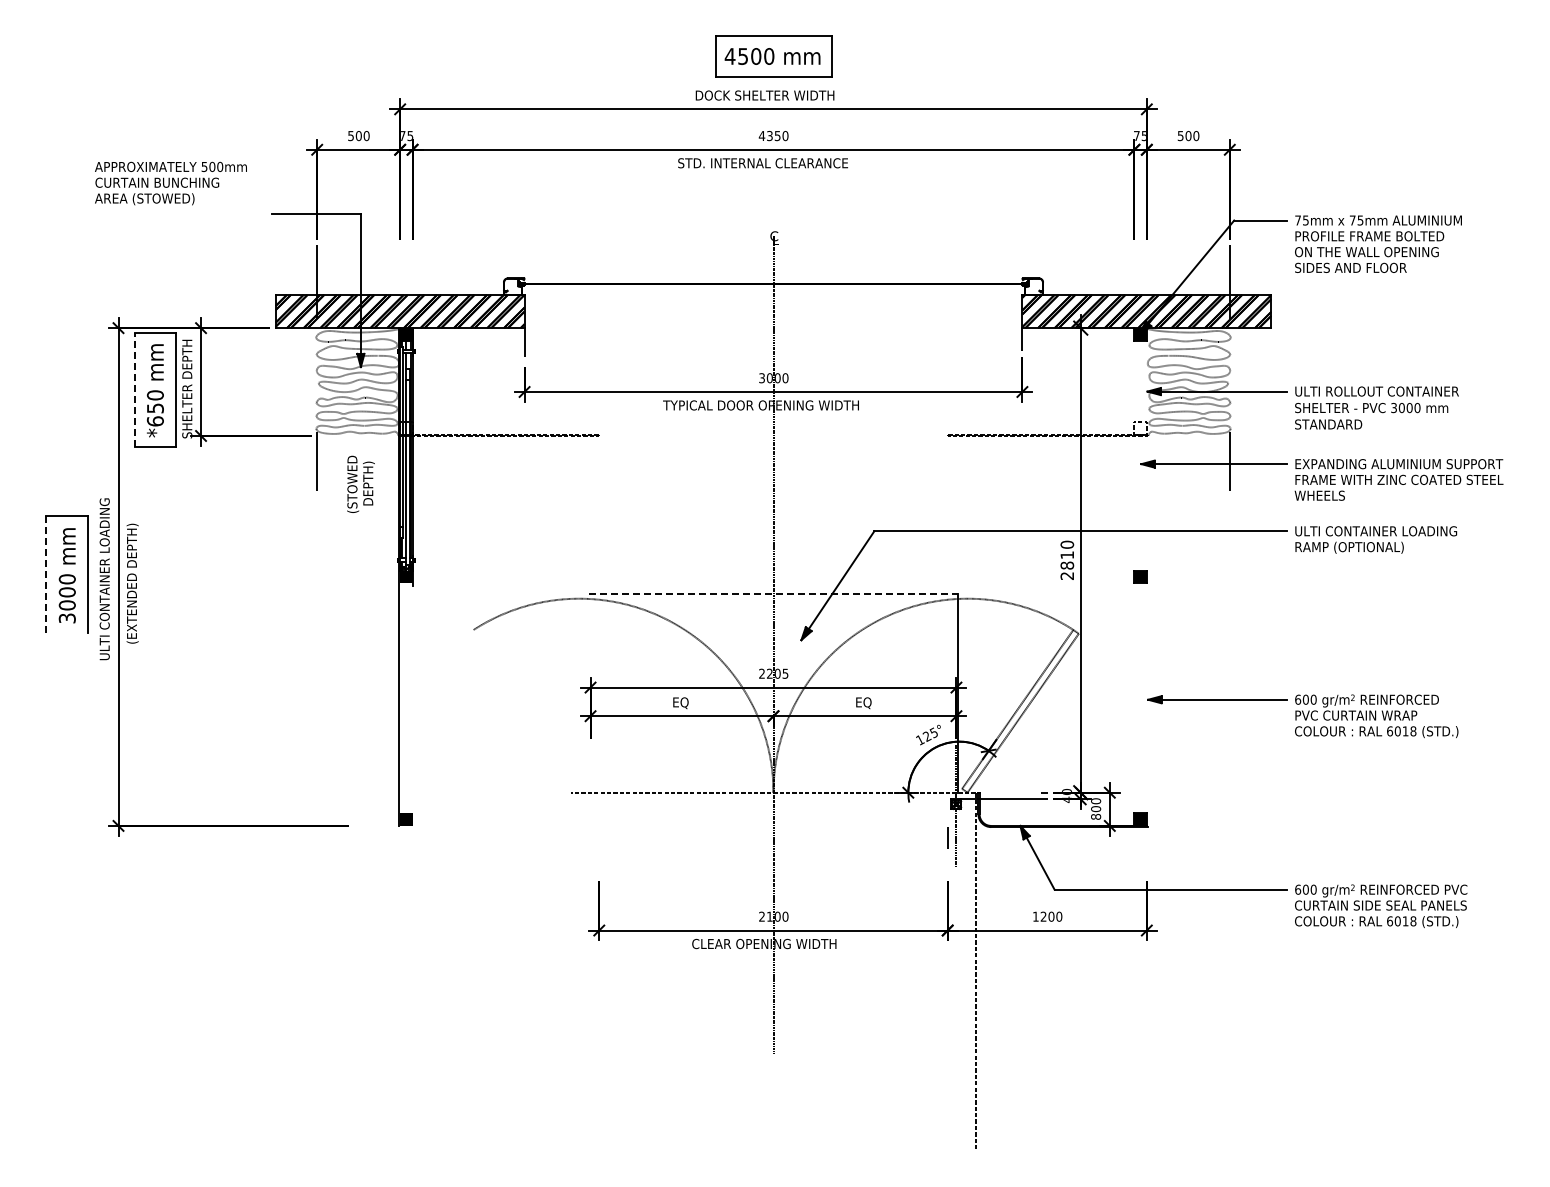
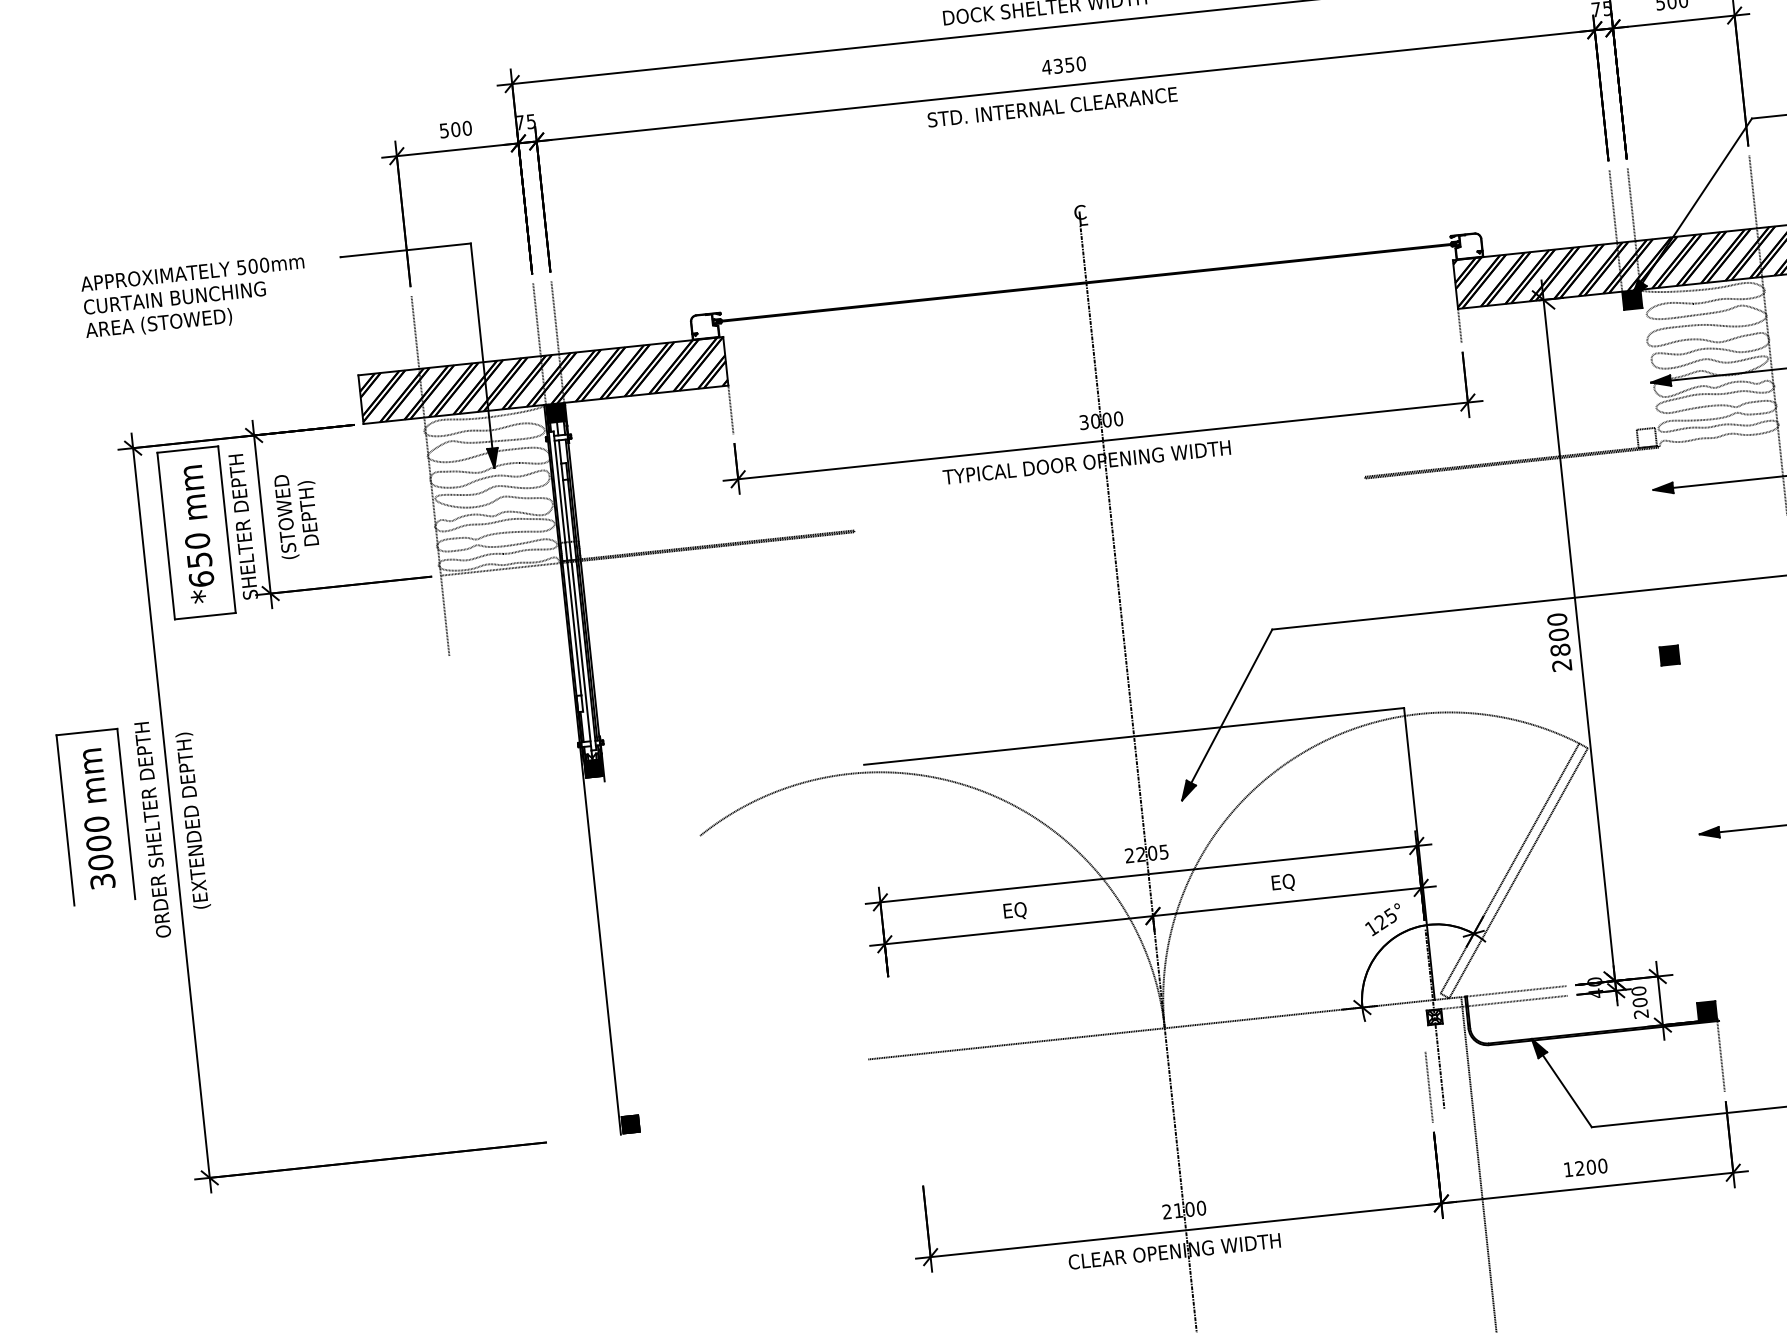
text: (170, 183) -> (194, 297), moved
line: (134, 389) -> (165, 535), dashed -> solid
text: (360, 483) -> (297, 514), moved
text: (1067, 555) -> (1559, 635), 2810 -> 2800
line: (46, 573) -> (65, 818), dashed -> solid
text: (104, 579) -> (151, 818), ULTI CONTAINER LOADING -> ORDER SHELTER DEPTH
line: (774, 593) -> (1135, 736), dashed -> solid
text: (1096, 816) -> (1641, 1013), 800 -> 200

